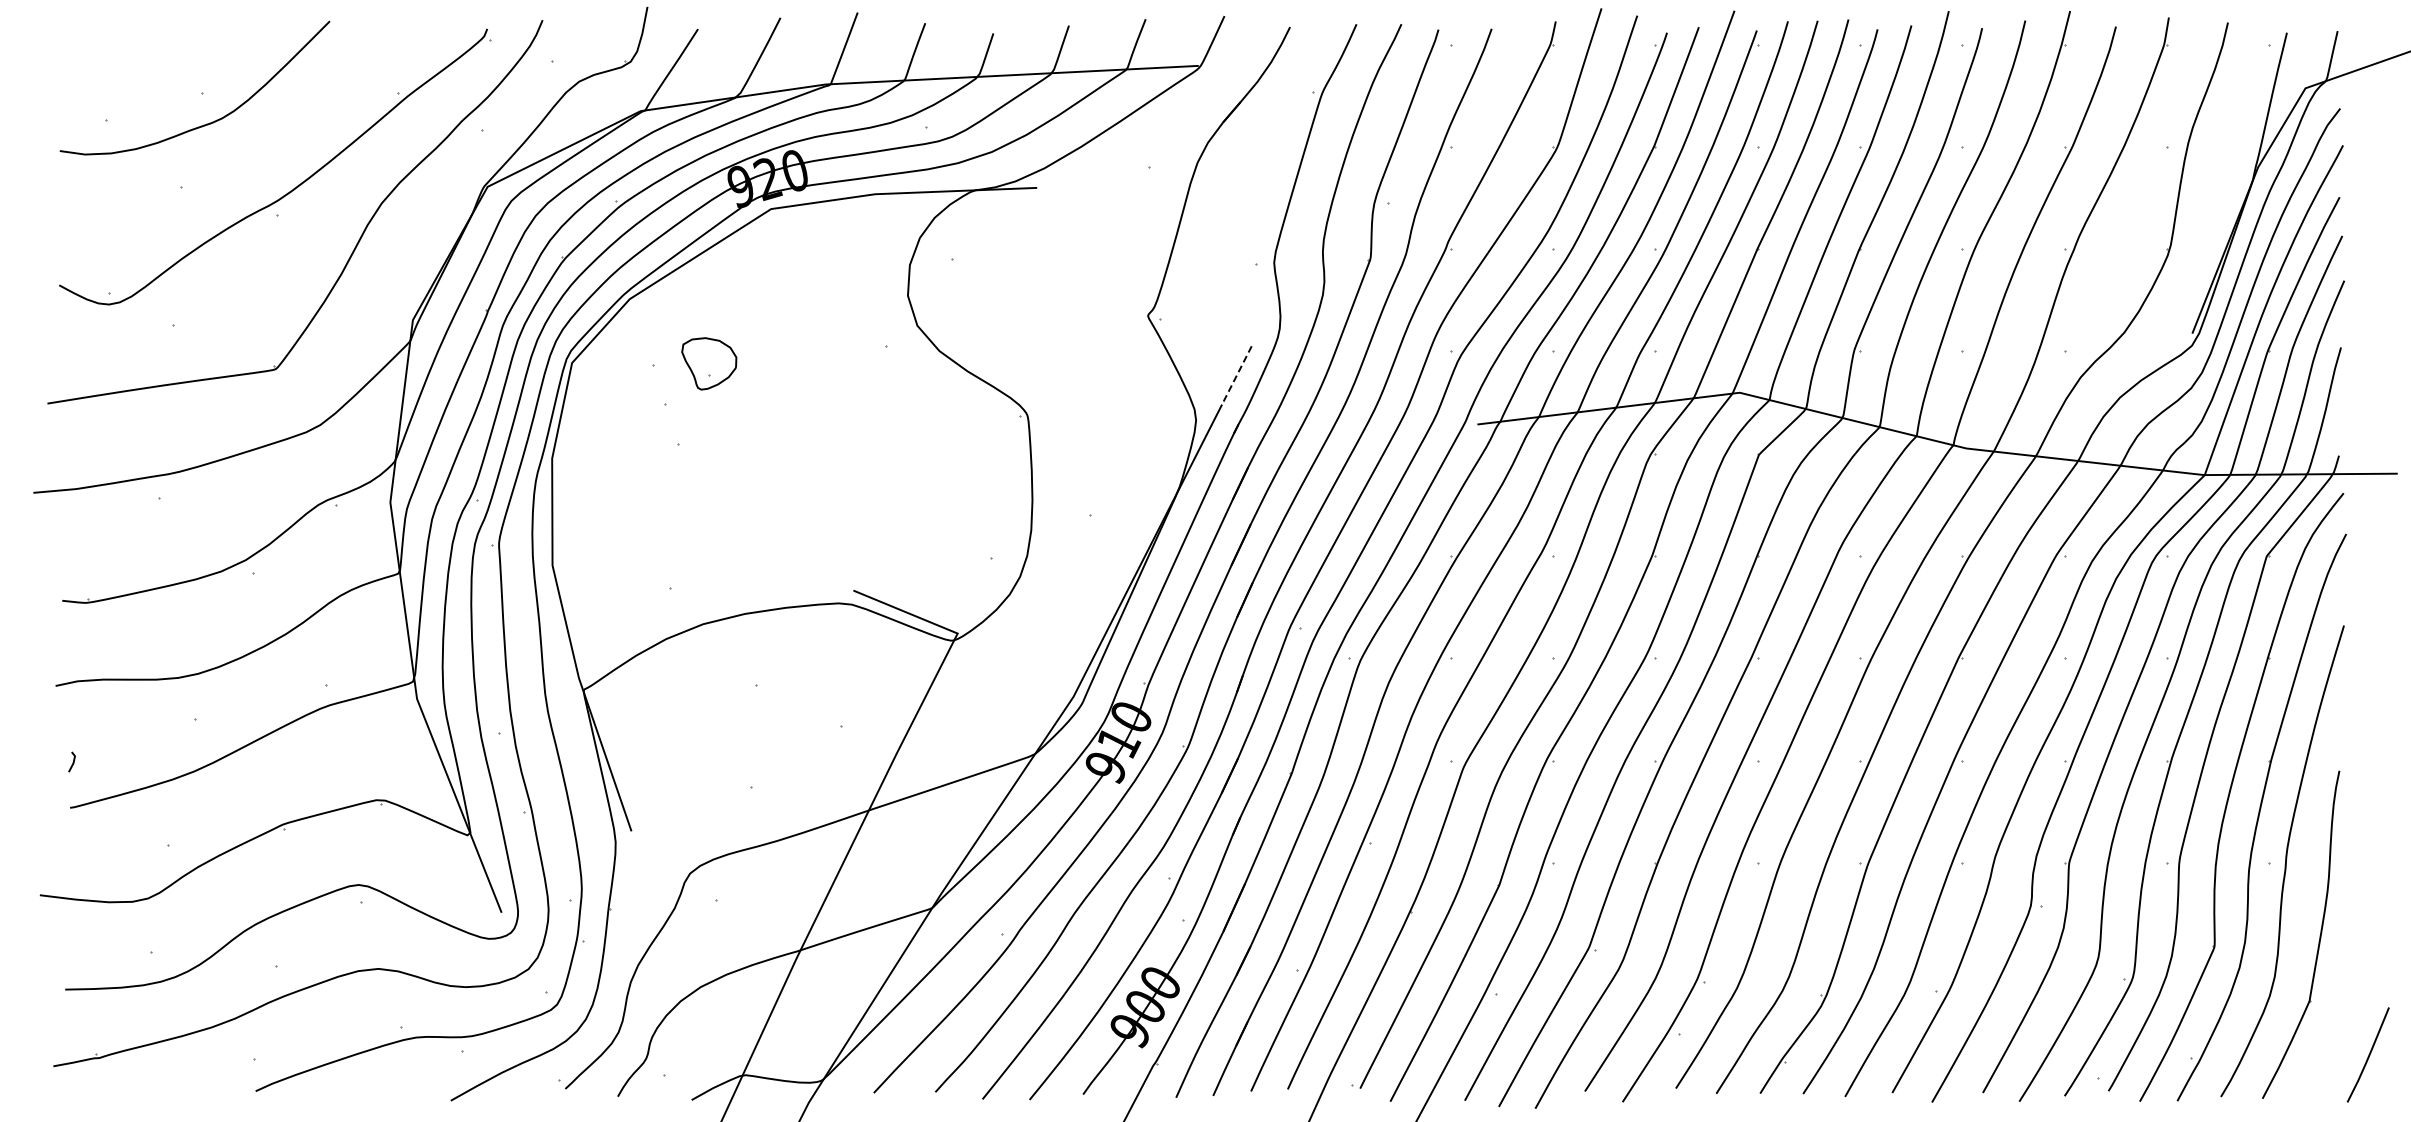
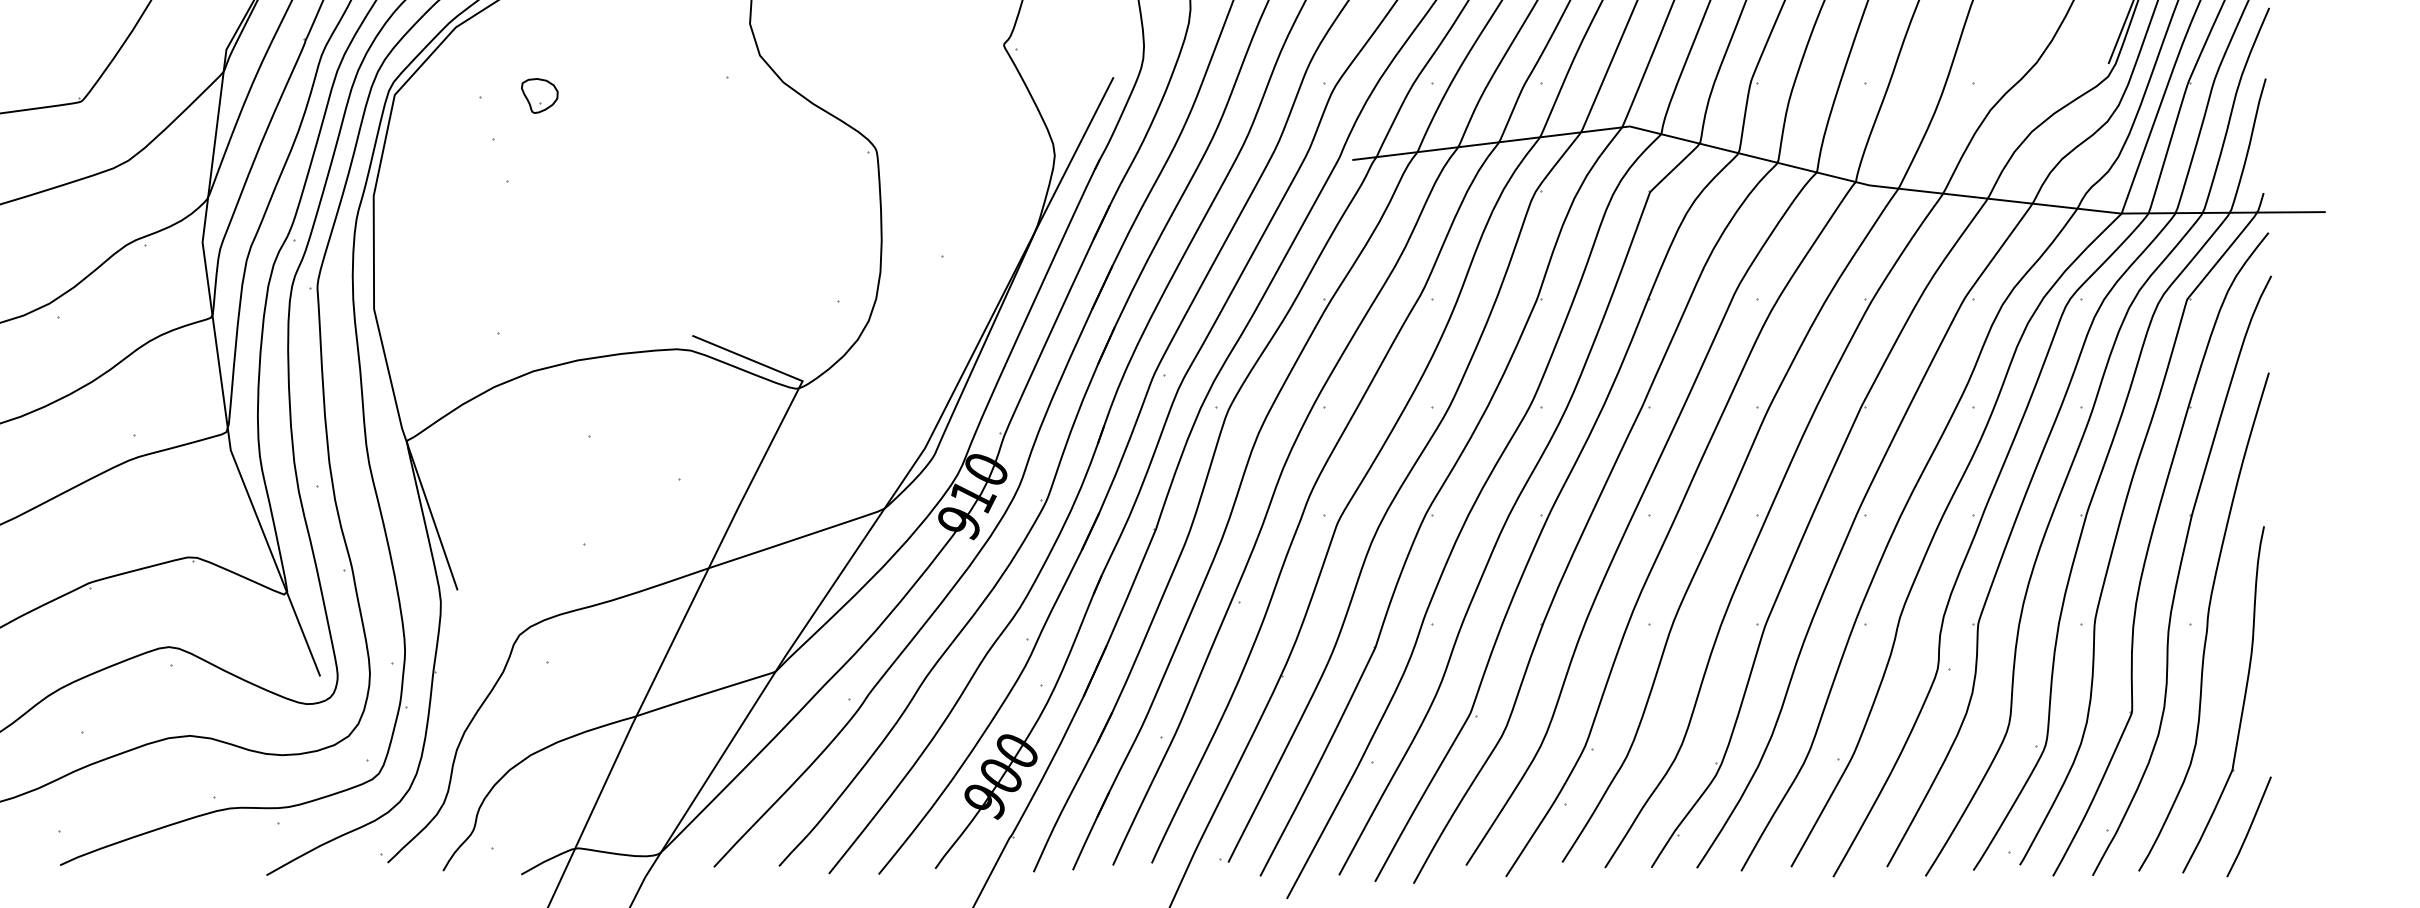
part: (708, 363) -> (539, 95), size x0.62
line: (1236, 375) -> (1097, 108), dashed -> solid
line: (2368, 1054) -> (2249, 826), moved

